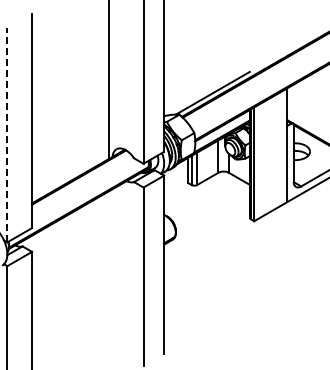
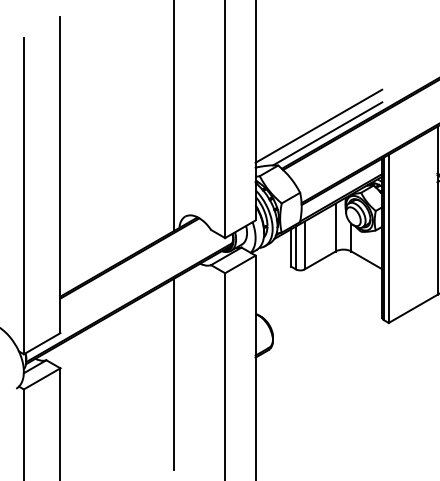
line: (206, 87) -> (318, 125), added
line: (7, 134) -> (24, 194), dashed -> solid
line: (108, 255) -> (173, 373), added

